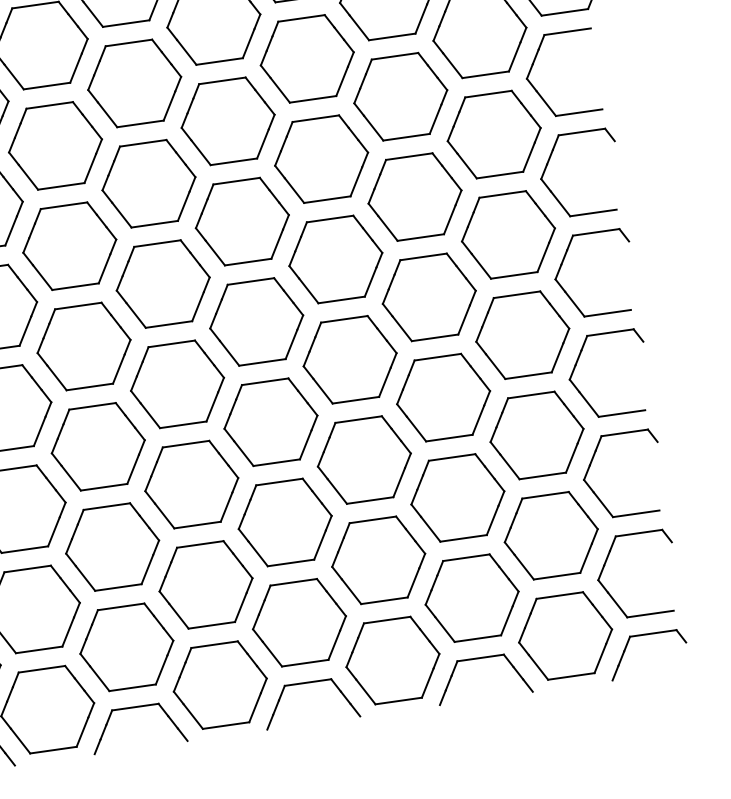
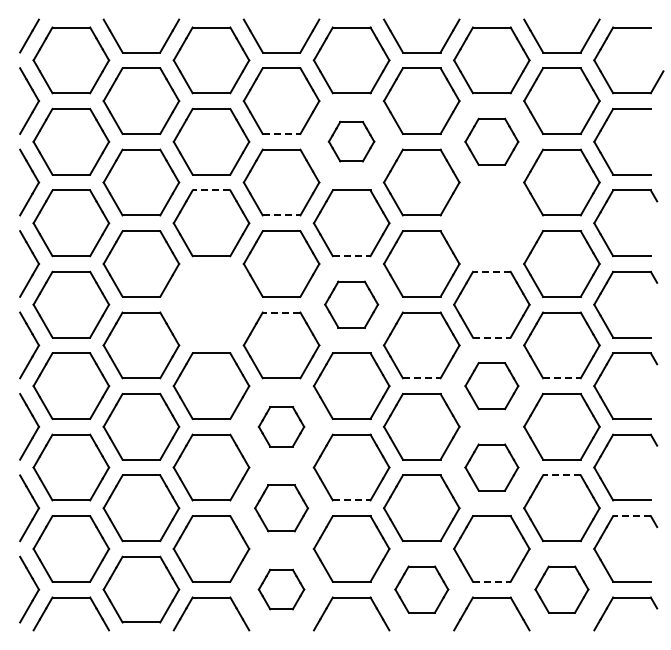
part: (400, 96) -> (491, 141), size x0.7
part: (227, 120) -> (351, 141), size x0.6
line: (140, 123) -> (281, 133), solid -> dashed
part: (414, 197) -> (491, 223), removed
line: (64, 205) -> (211, 190), solid -> dashed
line: (154, 224) -> (281, 215), solid -> dashed
line: (423, 256) -> (491, 271), solid -> dashed
line: (248, 262) -> (351, 256), solid -> dashed
part: (256, 321) -> (351, 304), size x0.7
line: (434, 337) -> (491, 337), solid -> dashed
line: (171, 343) -> (281, 312), solid -> dashed
part: (84, 346) -> (211, 304), removed
line: (528, 376) -> (561, 378), solid -> dashed
part: (443, 396) -> (491, 385), size x0.7
line: (355, 400) -> (421, 378), solid -> dashed
part: (191, 484) -> (281, 426), size x0.6
line: (545, 495) -> (561, 475), solid -> dashed
part: (457, 497) -> (491, 467), size x0.7
line: (639, 533) -> (632, 516), solid -> dashed
line: (290, 563) -> (351, 500), solid -> dashed
part: (205, 585) -> (281, 508), size x0.7
part: (565, 635) -> (561, 589), size x0.7
line: (477, 638) -> (491, 581), solid -> dashed
part: (392, 660) -> (421, 589), size x0.7
part: (220, 684) -> (281, 589), size x0.6

